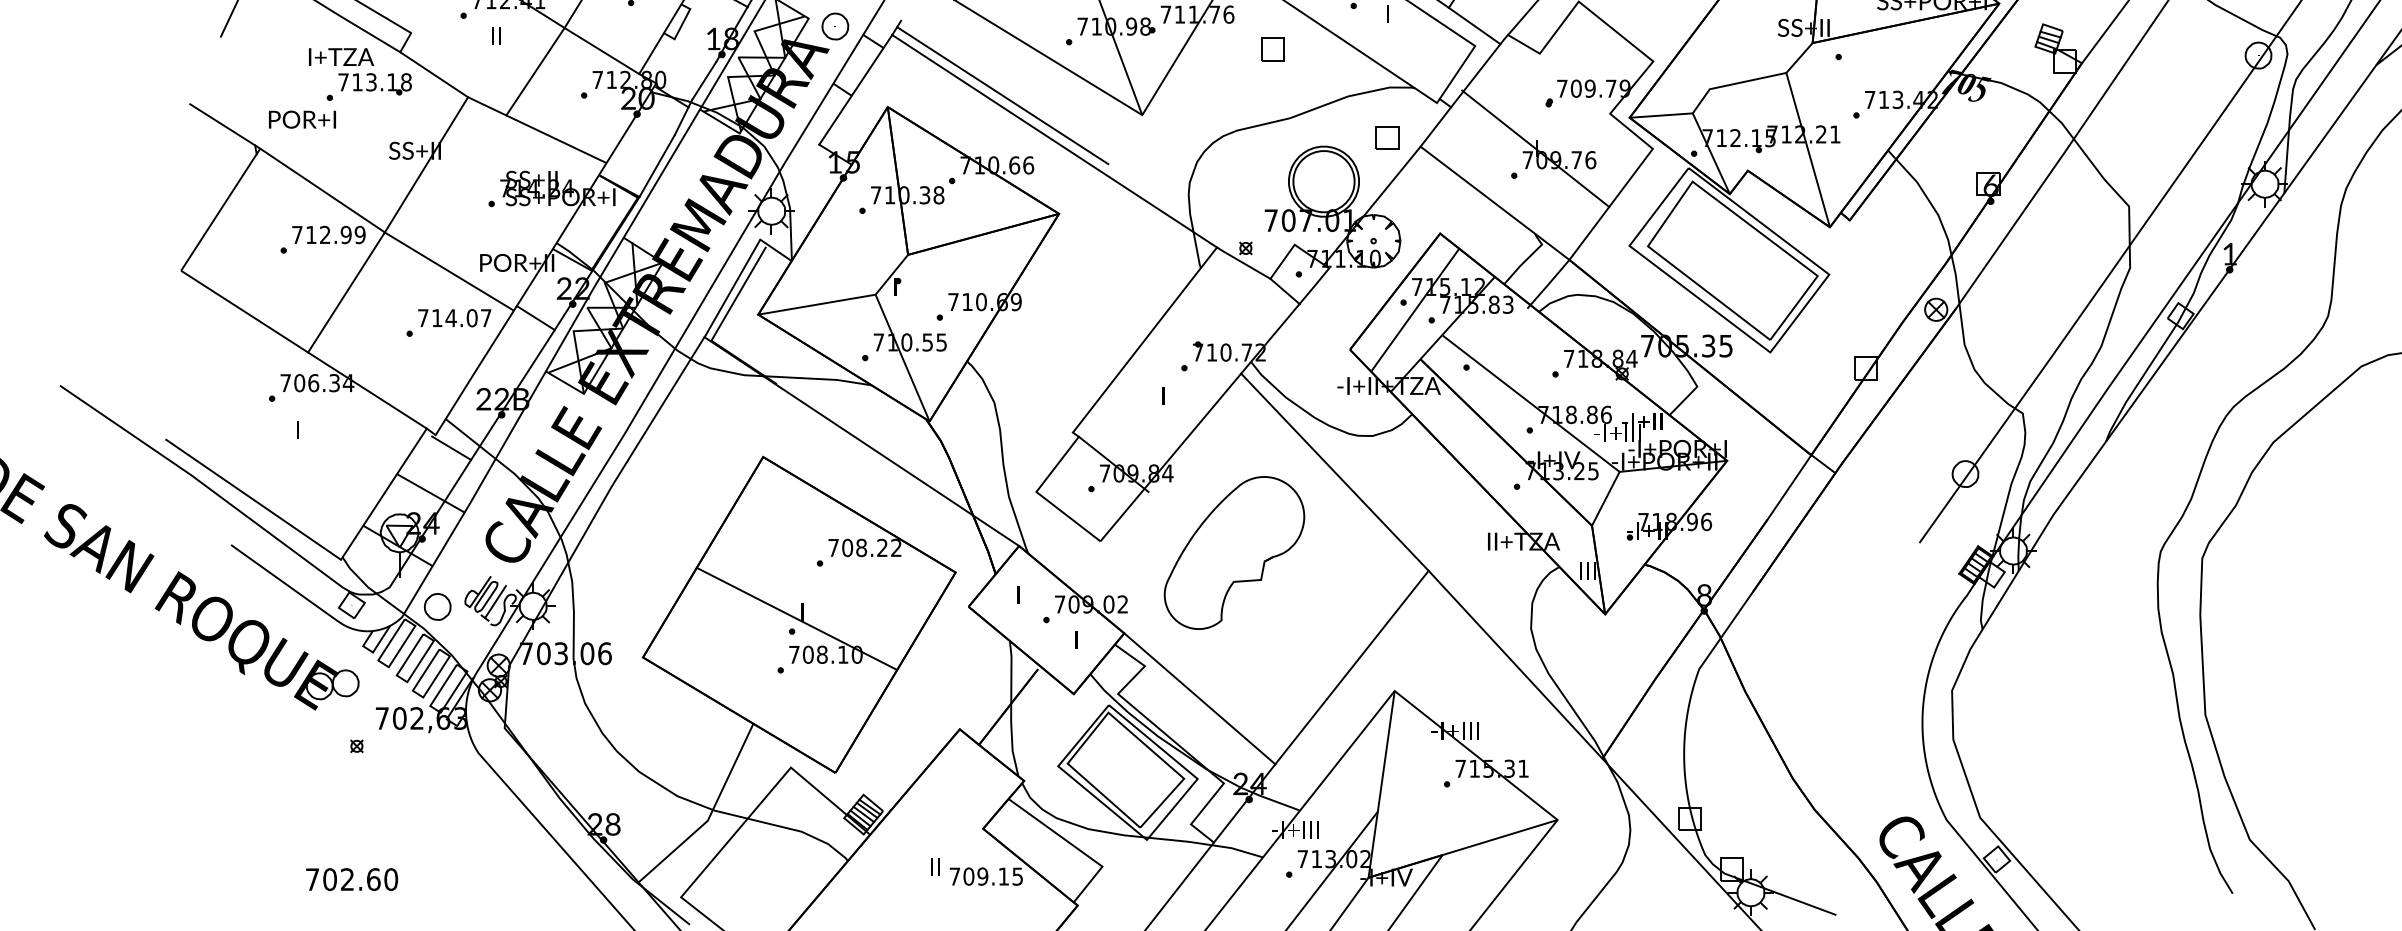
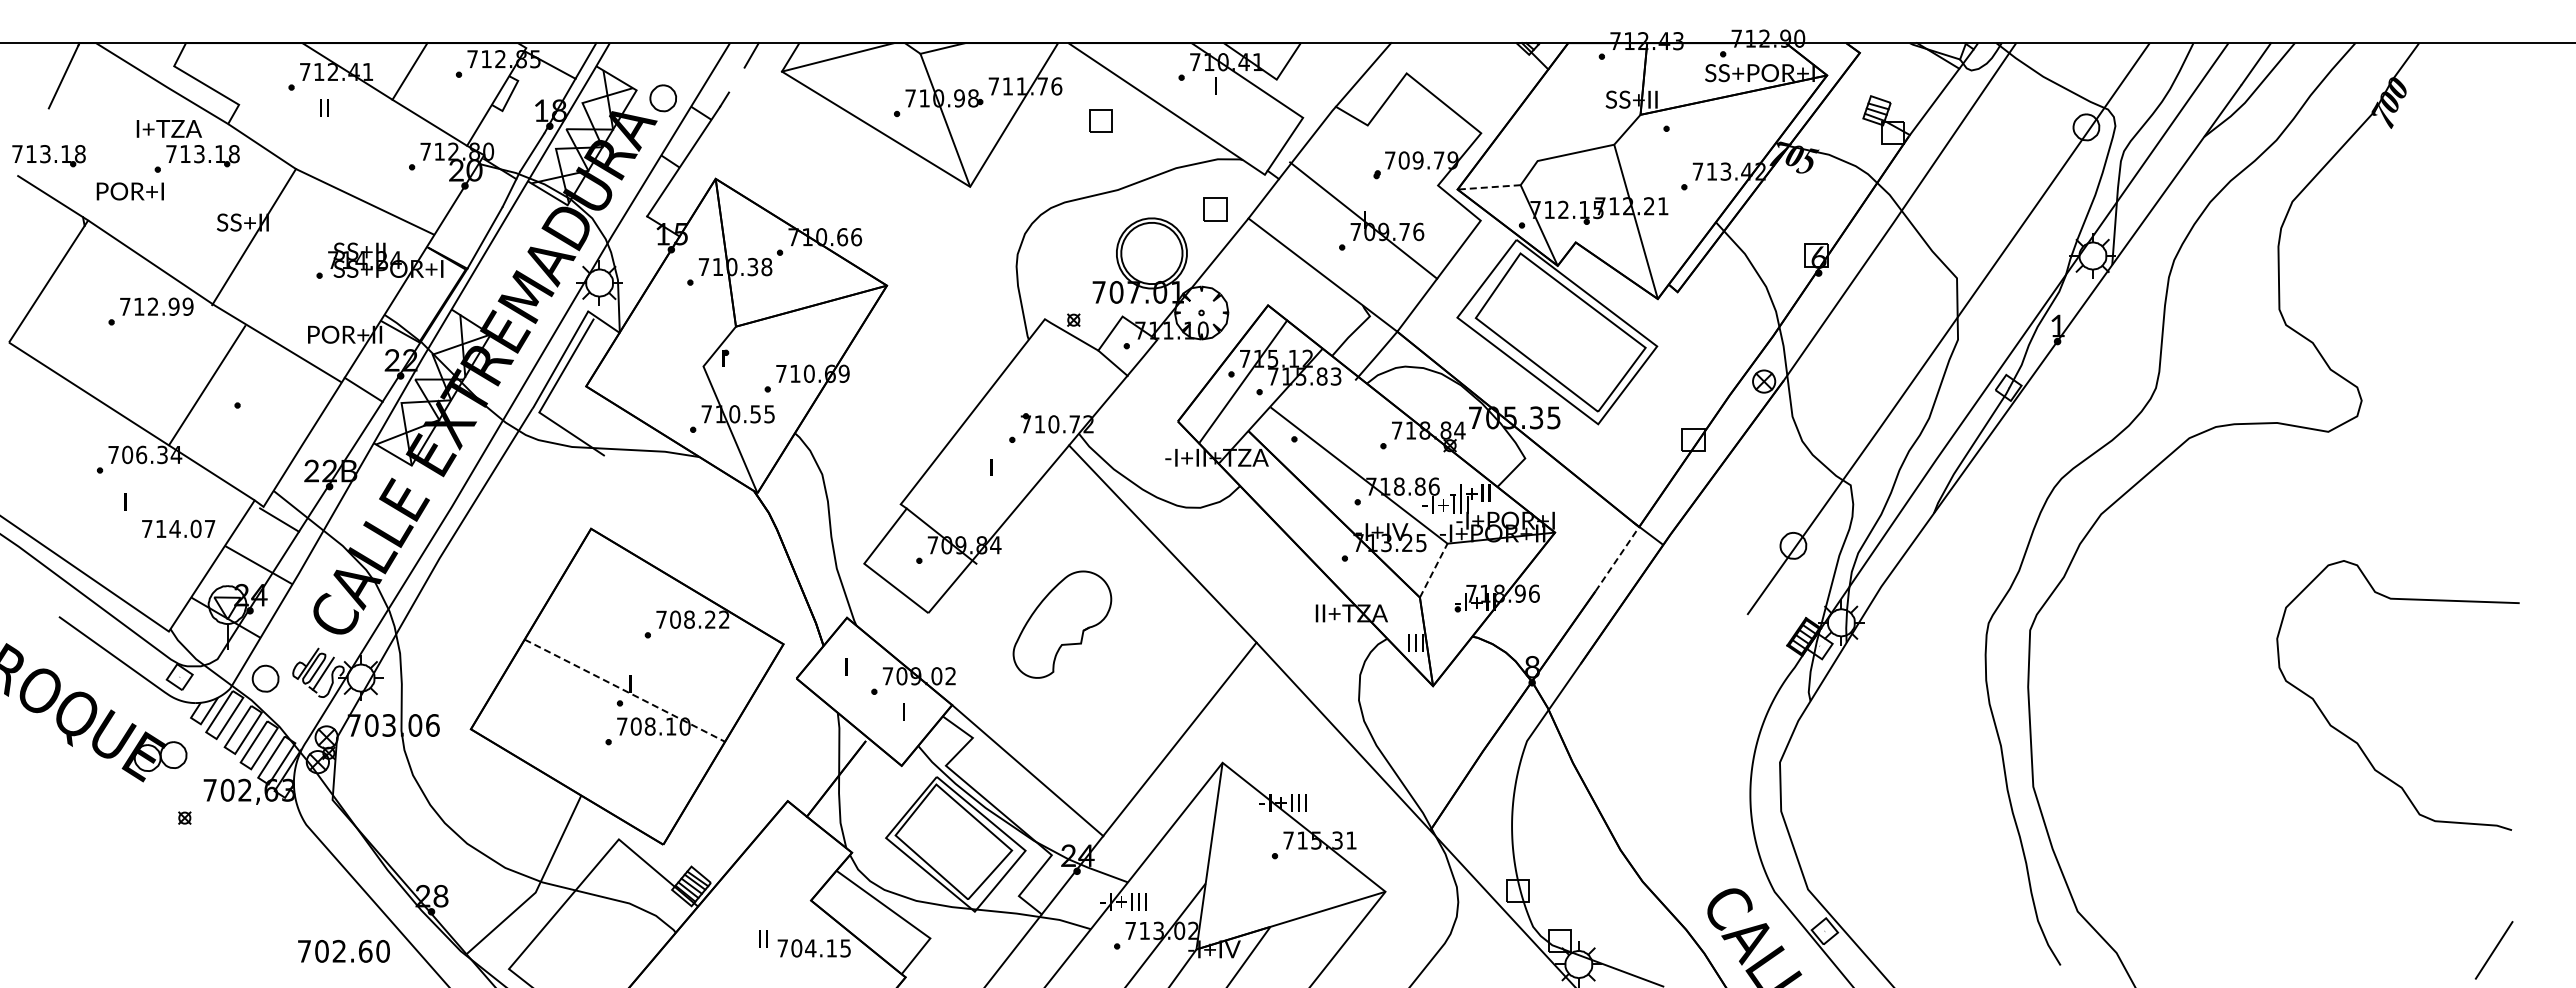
line: (1474, 25) -> (1302, 97), removed
line: (535, 71) -> (363, 143), removed
part: (220, 84) -> (48, 156), added
line: (1002, 94) -> (830, 166), removed
line: (1661, 115) -> (1489, 187), solid -> dashed
line: (1054, 140) -> (882, 212), removed
line: (346, 292) -> (207, 385), moved
line: (816, 304) -> (644, 376), removed
text: (454, 317) -> (178, 528), moved
line: (861, 440) -> (689, 512), removed
line: (1789, 486) -> (1617, 558), solid -> dashed
line: (1605, 498) -> (1433, 570), solid -> dashed
part: (1234, 552) -> (1062, 624), size x0.7
line: (797, 618) -> (625, 690), solid -> dashed
text: (982, 876) -> (810, 948), 709.15 -> 704.15
text: (351, 879) -> (343, 951), moved

